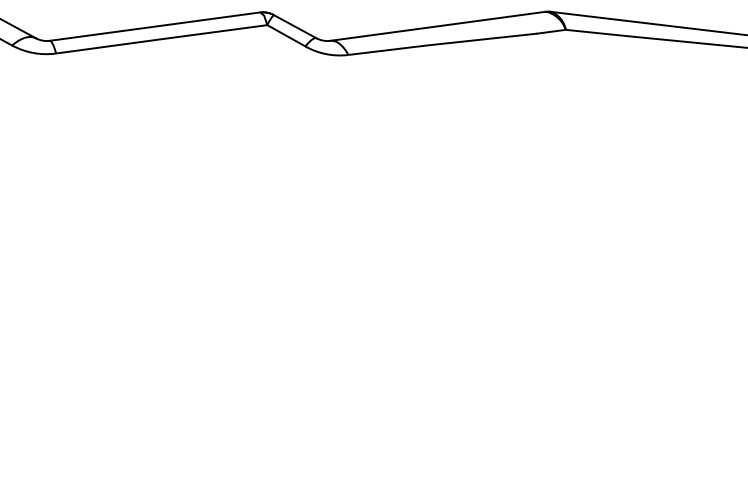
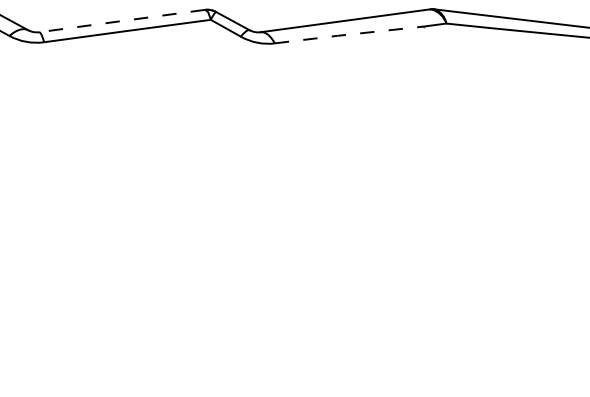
line: (154, 26) -> (121, 20), solid -> dashed
line: (442, 43) -> (349, 34), solid -> dashed

